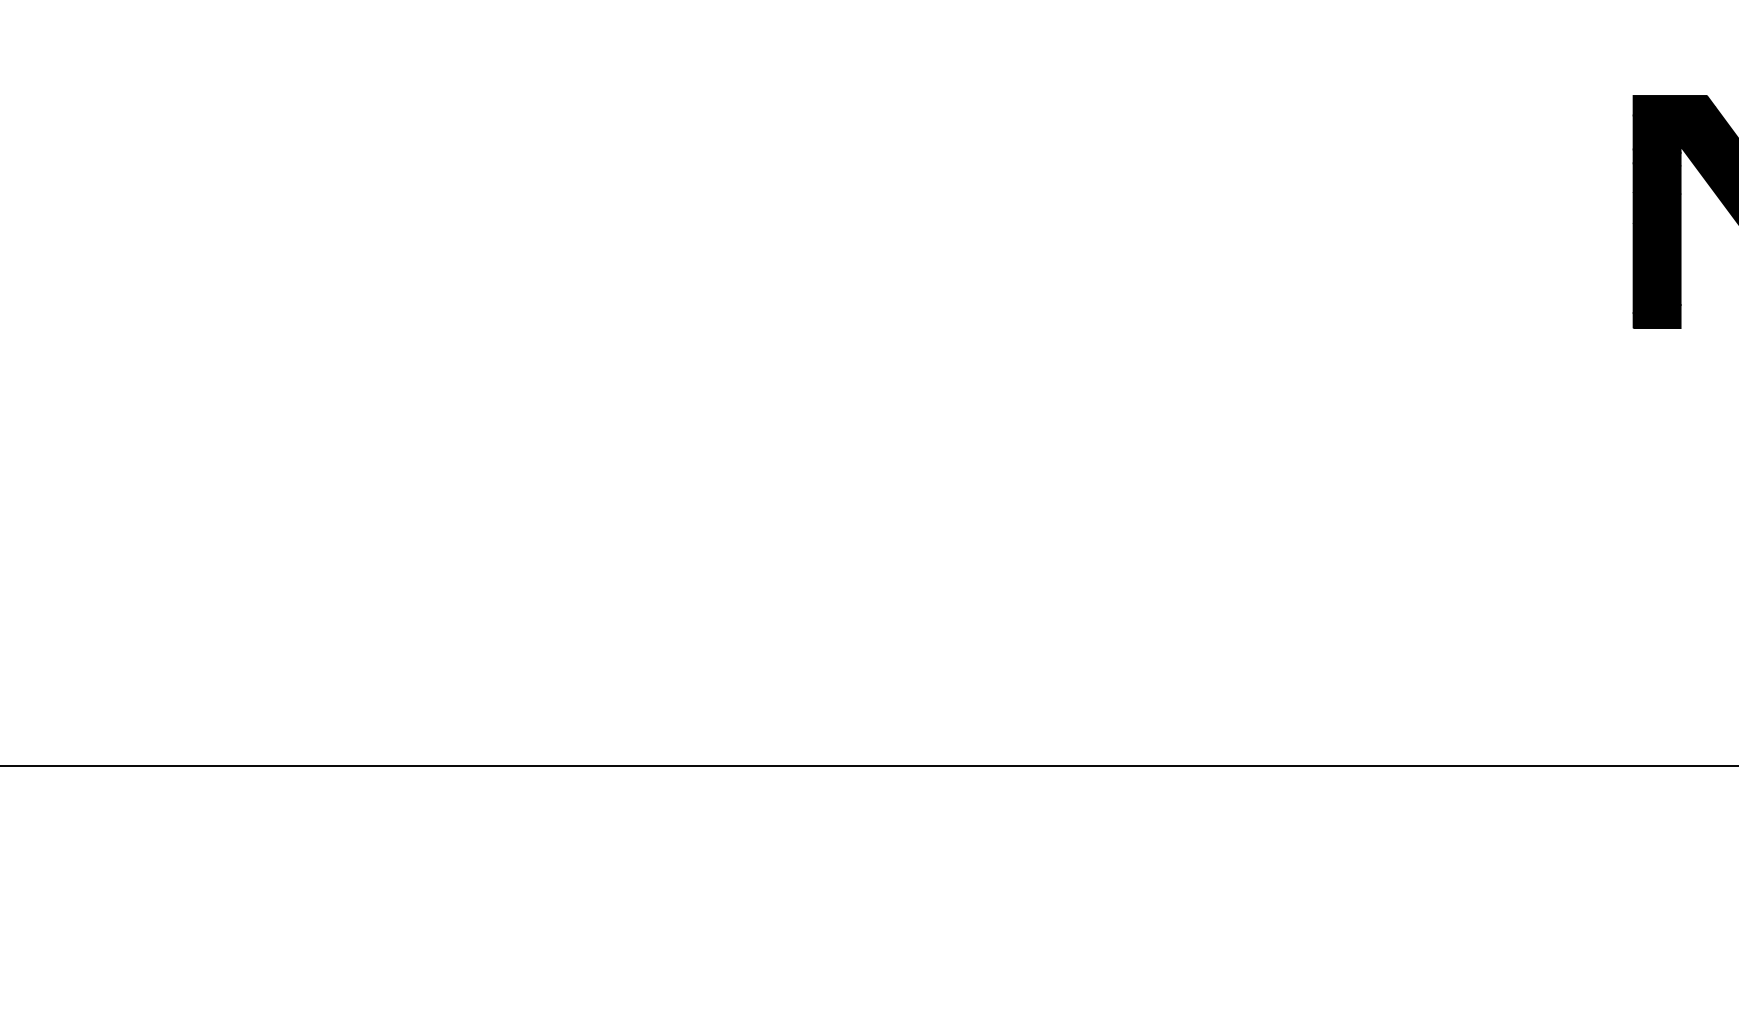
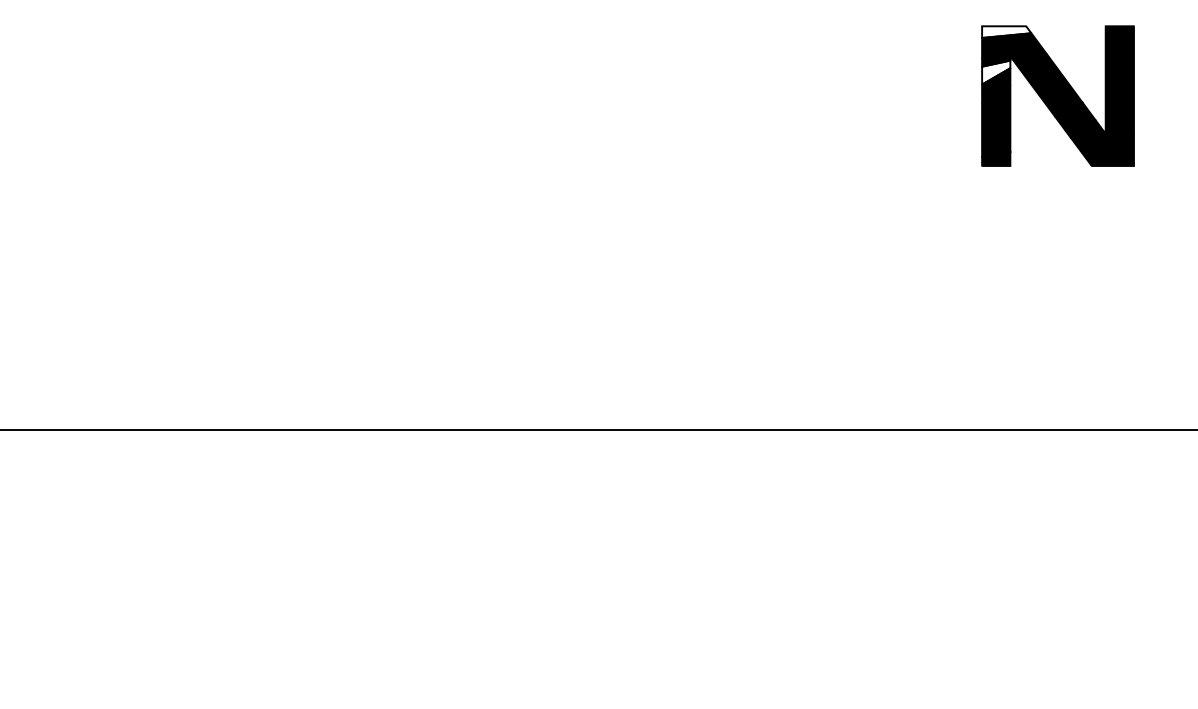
fill: (1674, 104) -> (1006, 31), removed
fill: (1657, 172) -> (996, 72), removed

